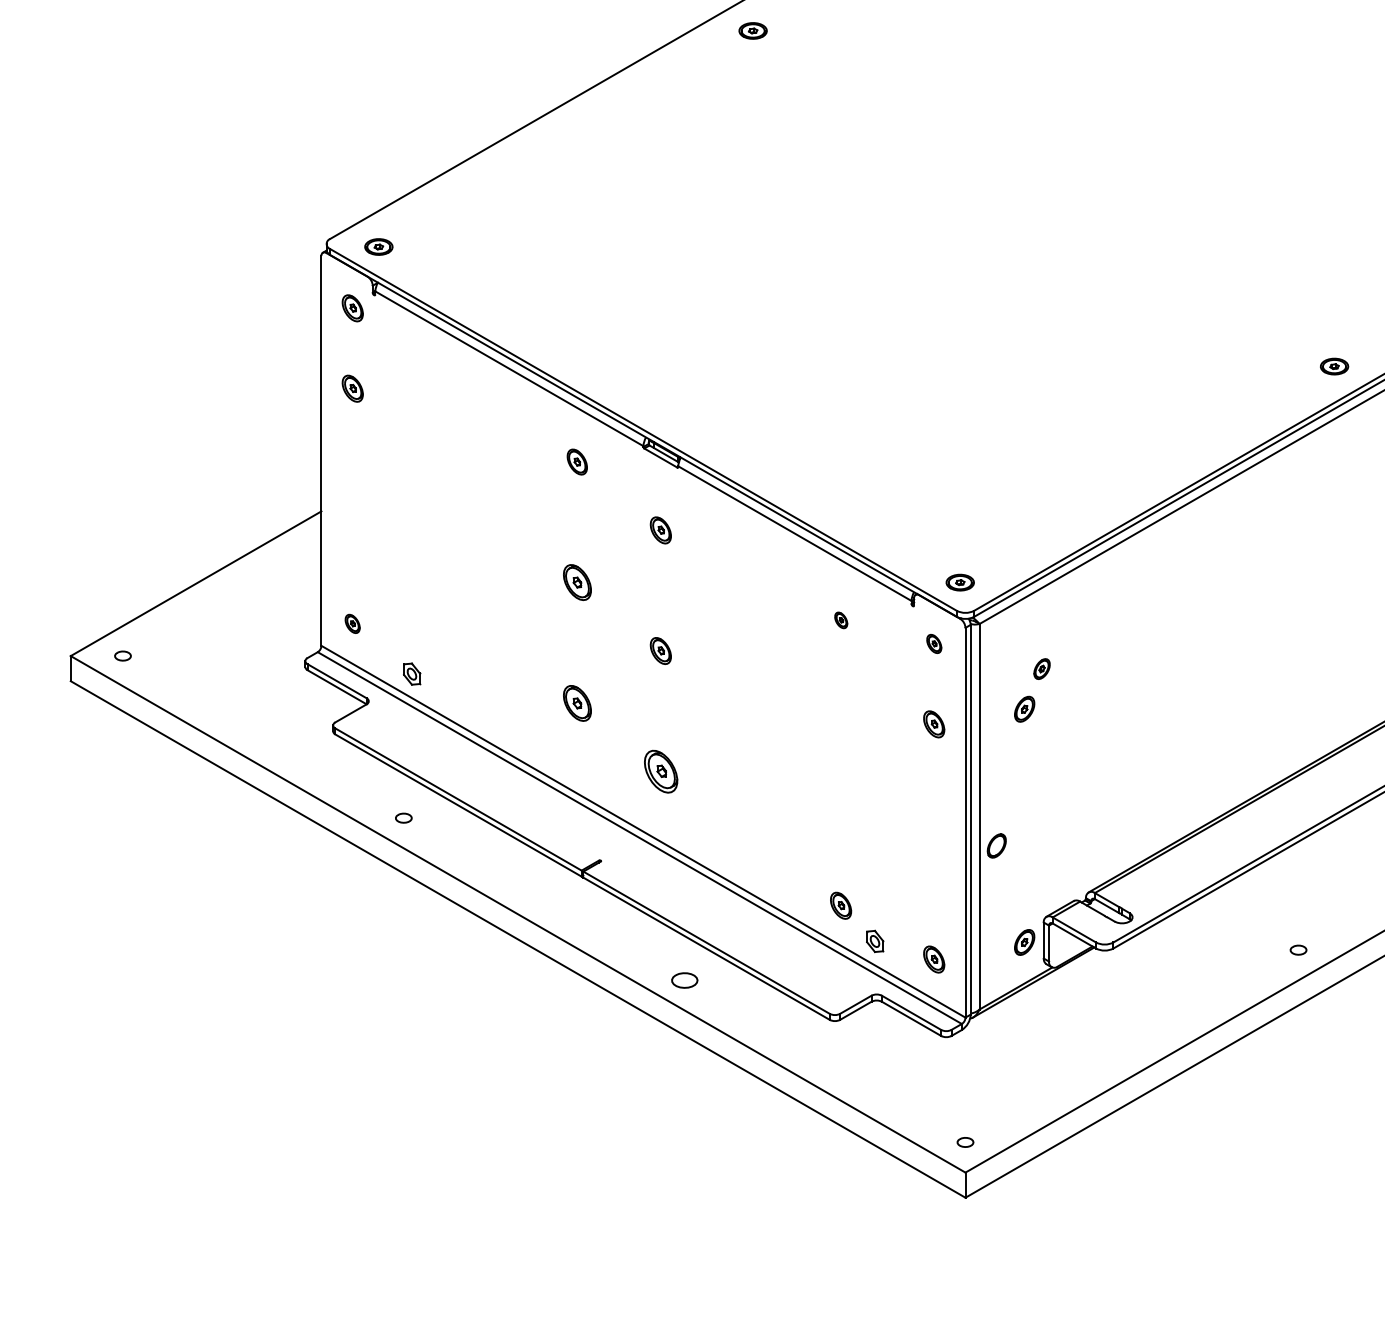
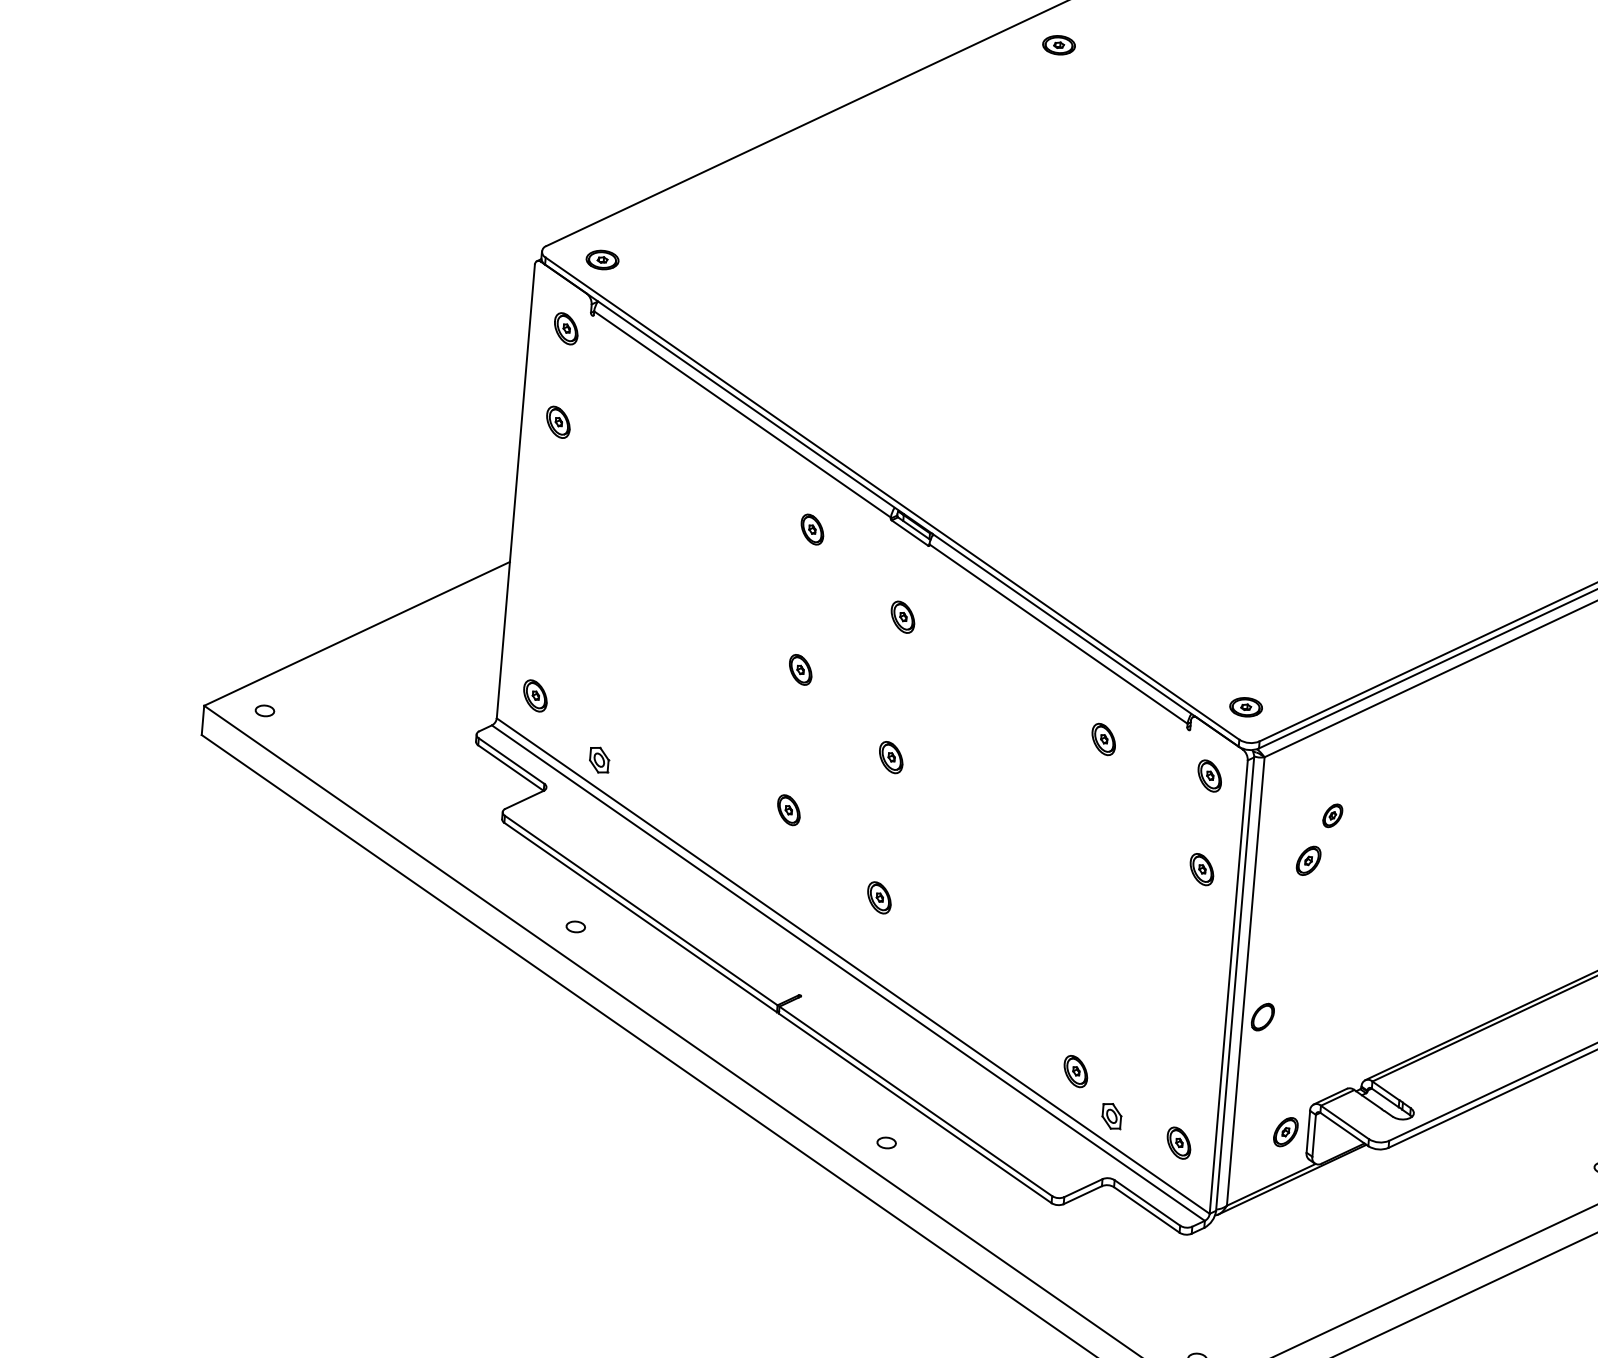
part: (576, 582) -> (799, 669), size x0.71
part: (841, 620) -> (1104, 739), size x1.67
part: (352, 623) -> (535, 695), size x1.43
part: (934, 643) -> (1210, 775), size x1.43
part: (576, 702) -> (787, 809), size x0.71
part: (660, 771) -> (878, 897), size x0.62
part: (684, 979) -> (886, 1141), size x0.62

